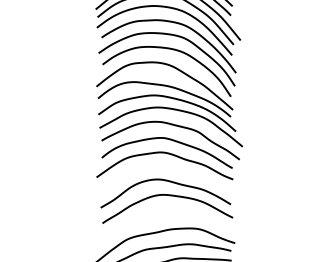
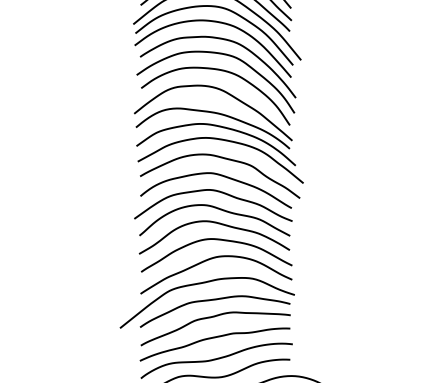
curve: (168, 169) -> (217, 209), added
curve: (164, 212) -> (212, 259), added

